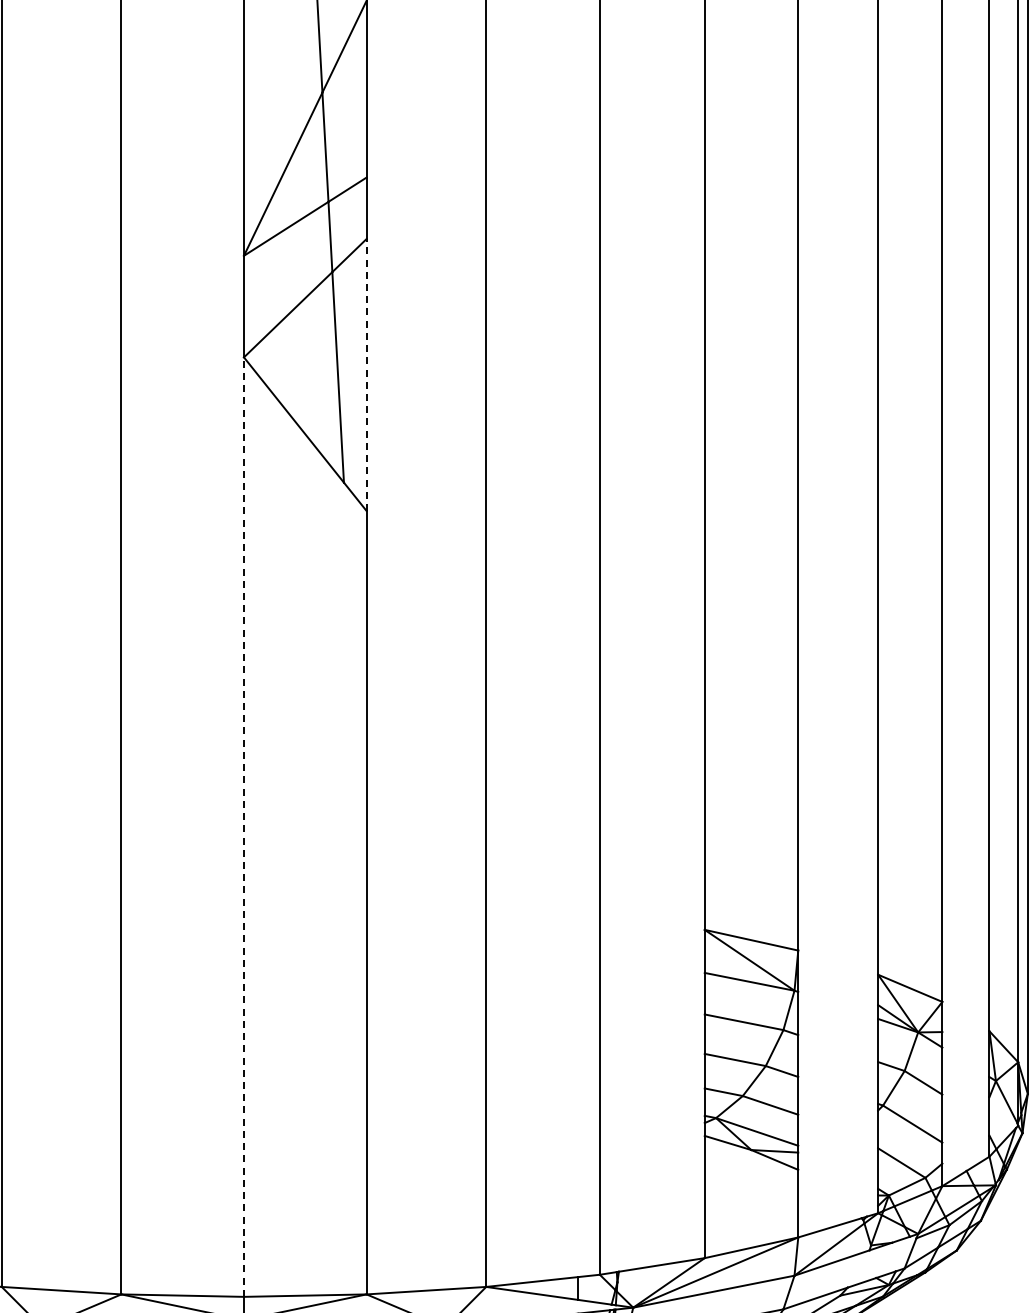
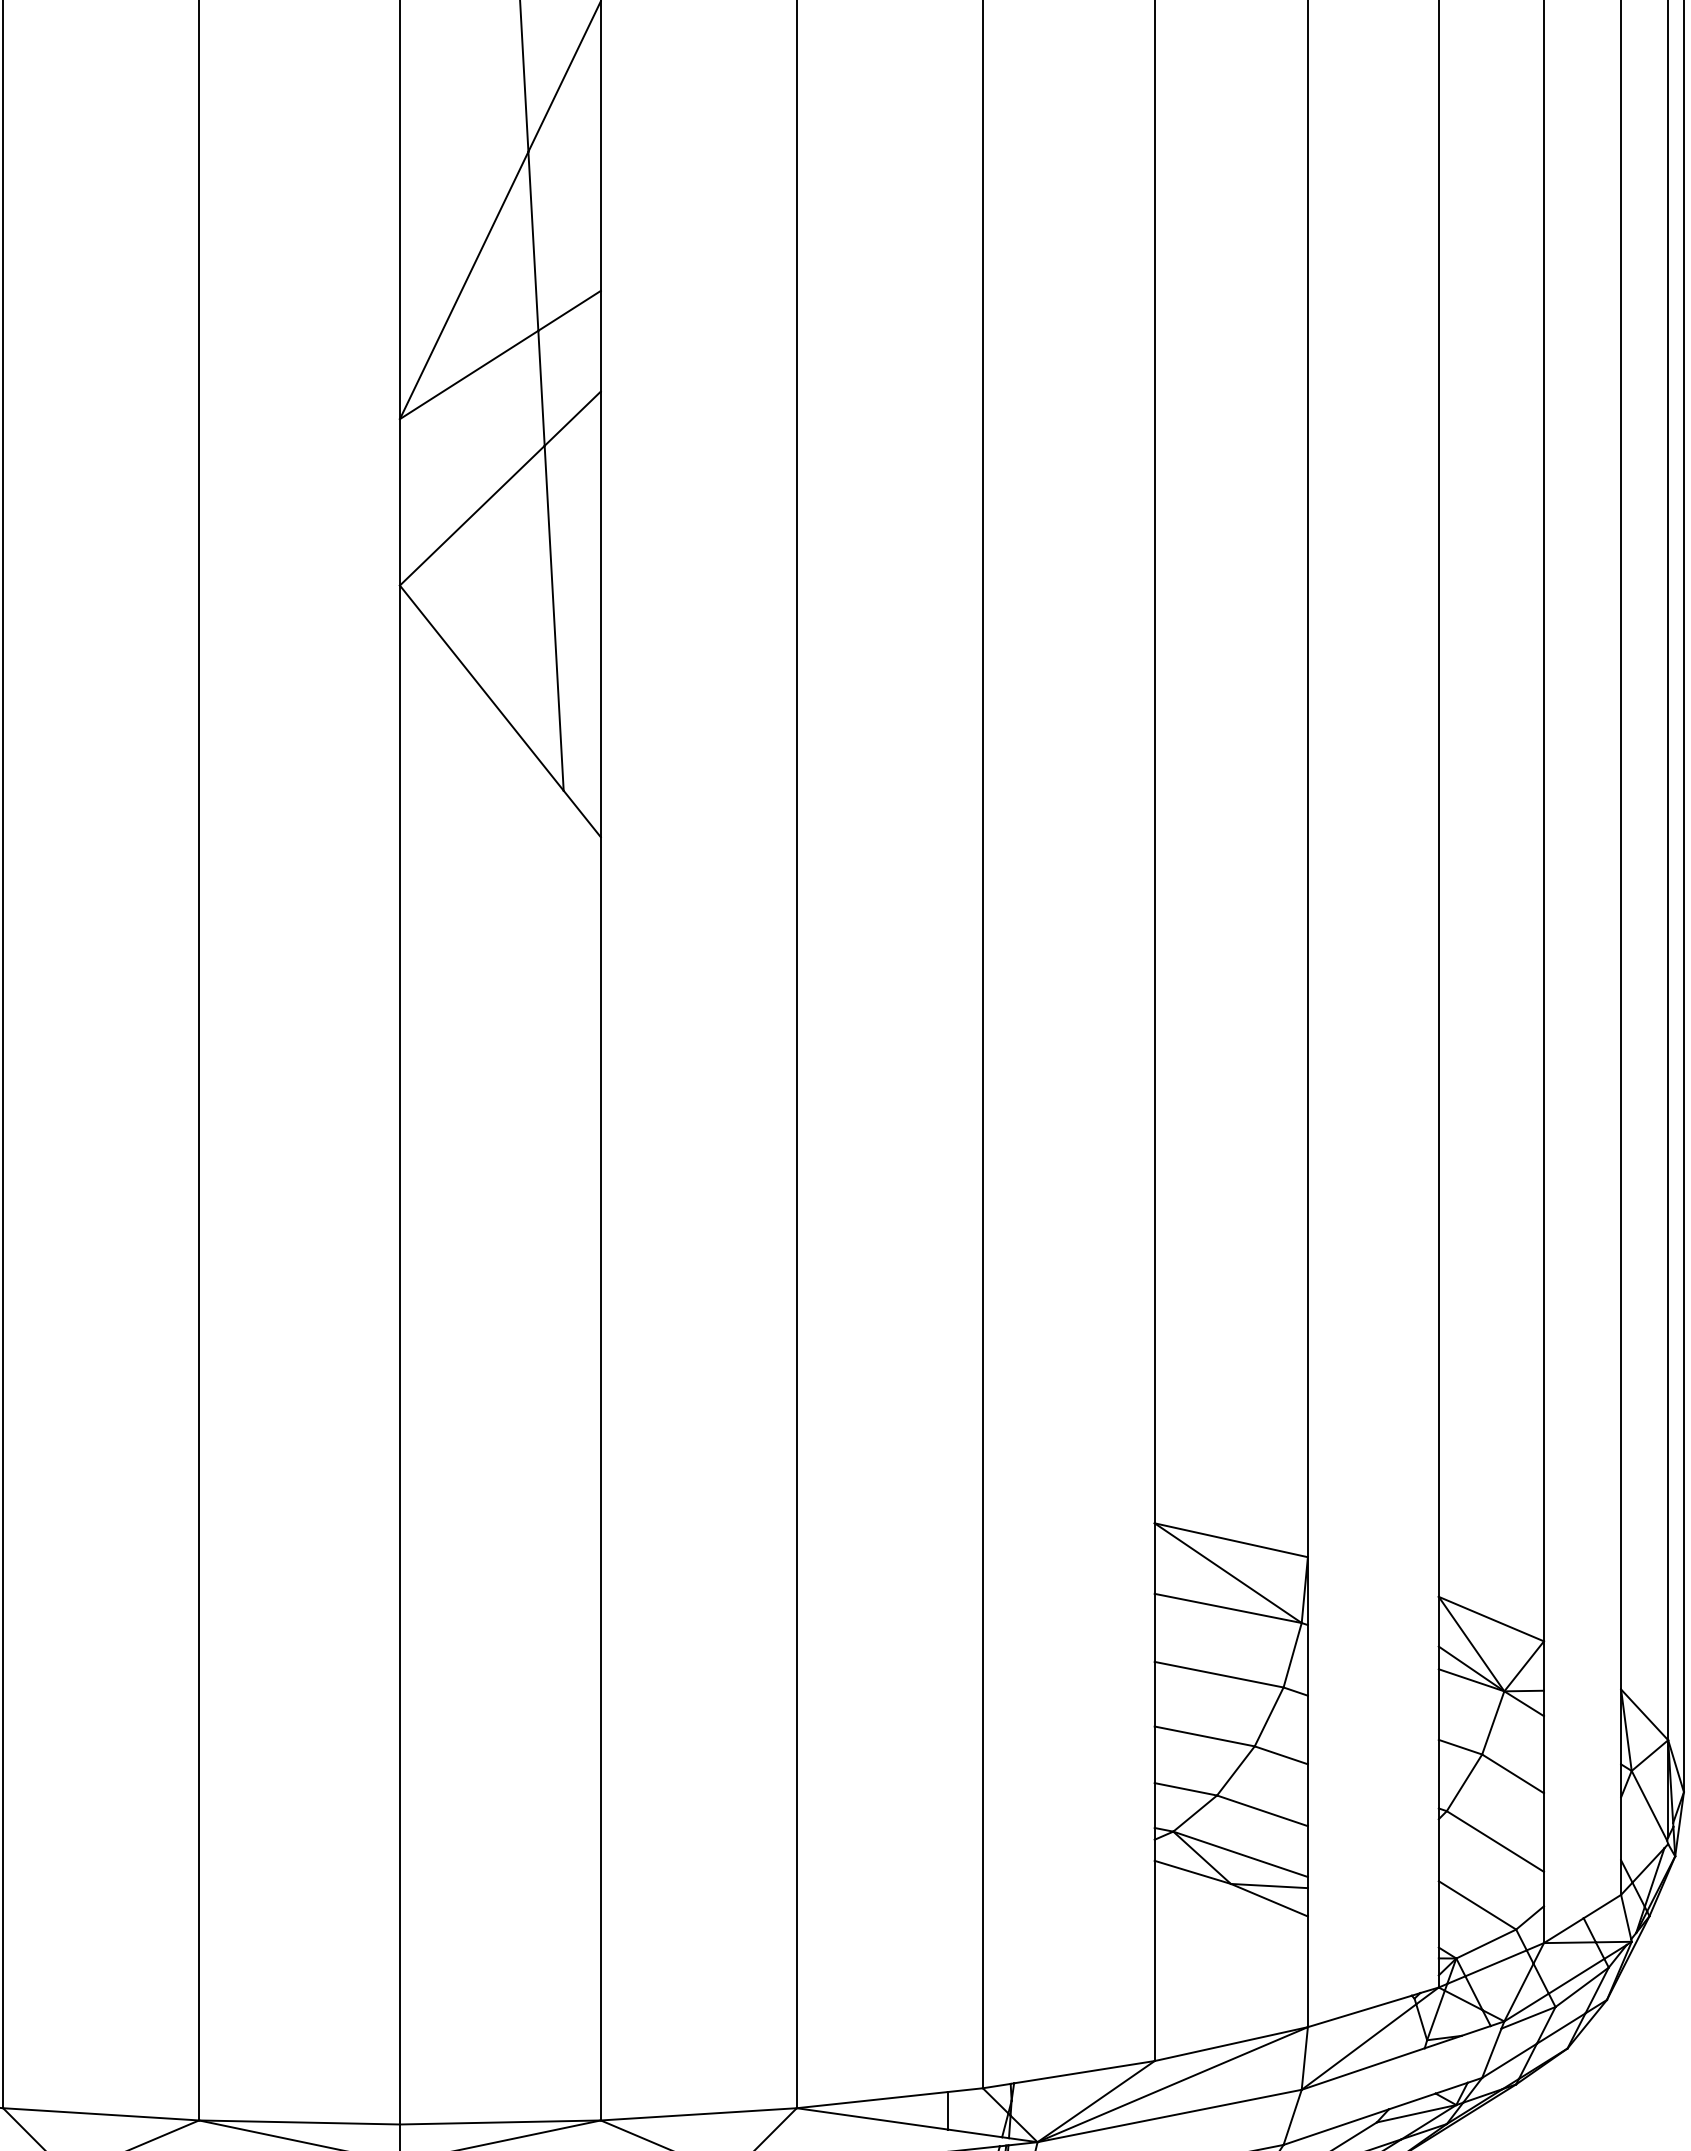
line: (366, 374) -> (600, 613), dashed -> solid
line: (243, 827) -> (399, 1355), dashed -> solid

